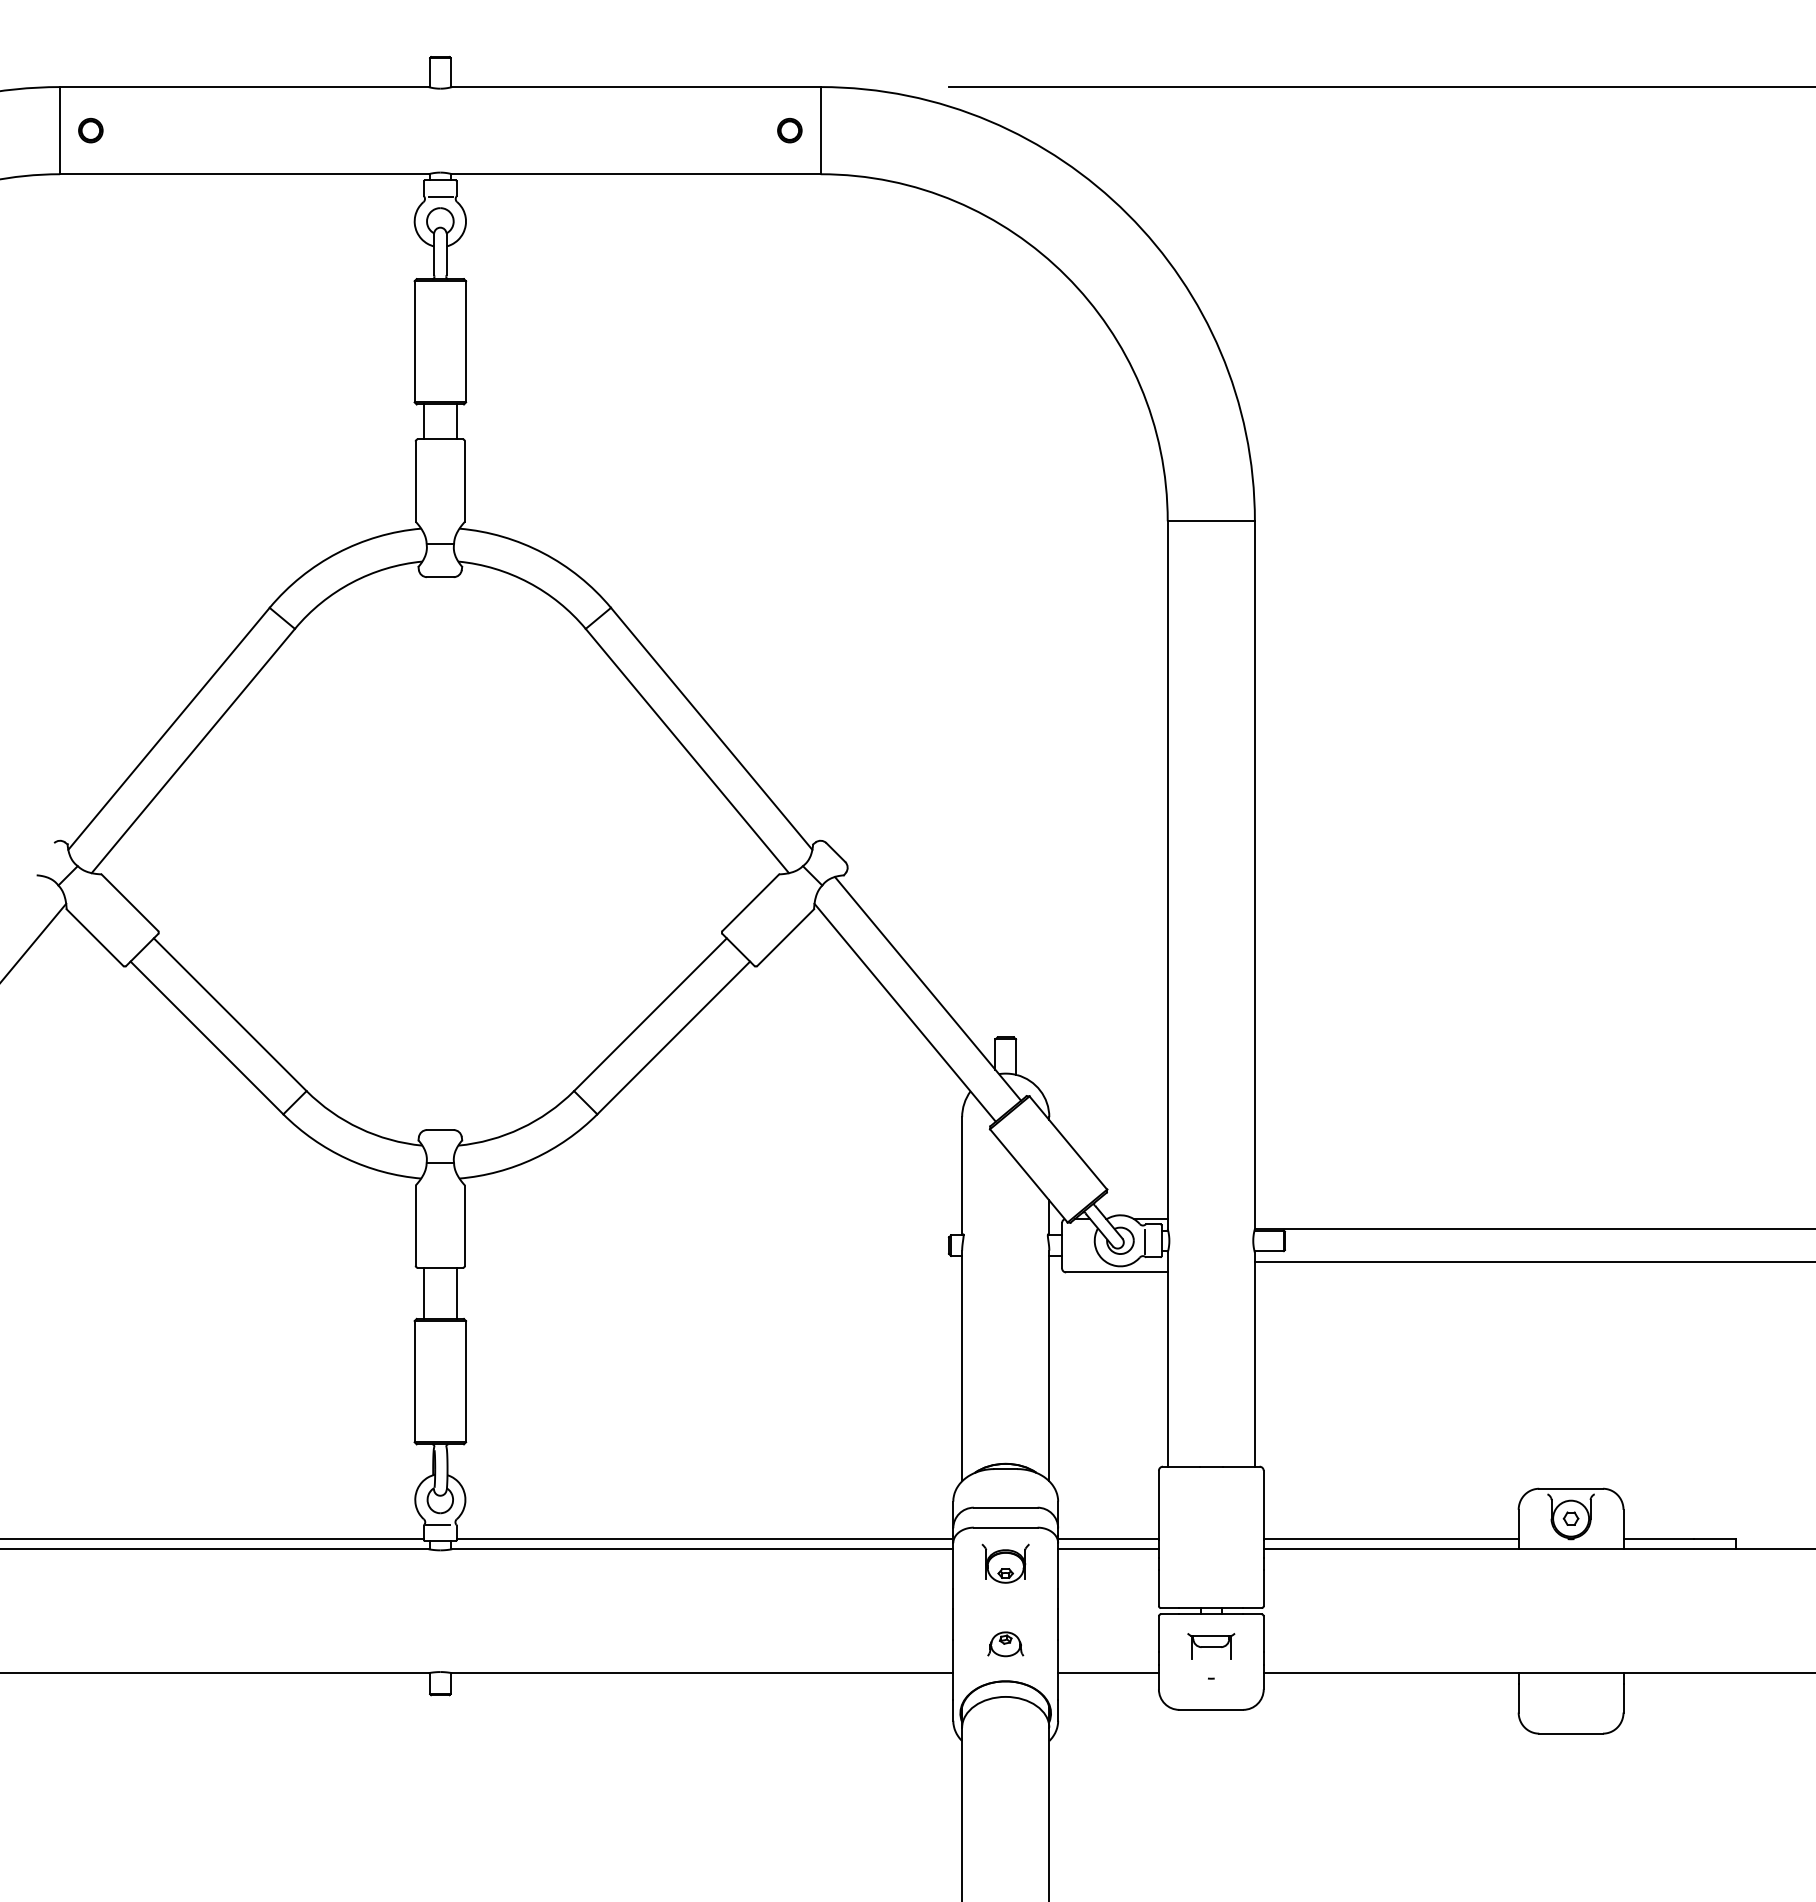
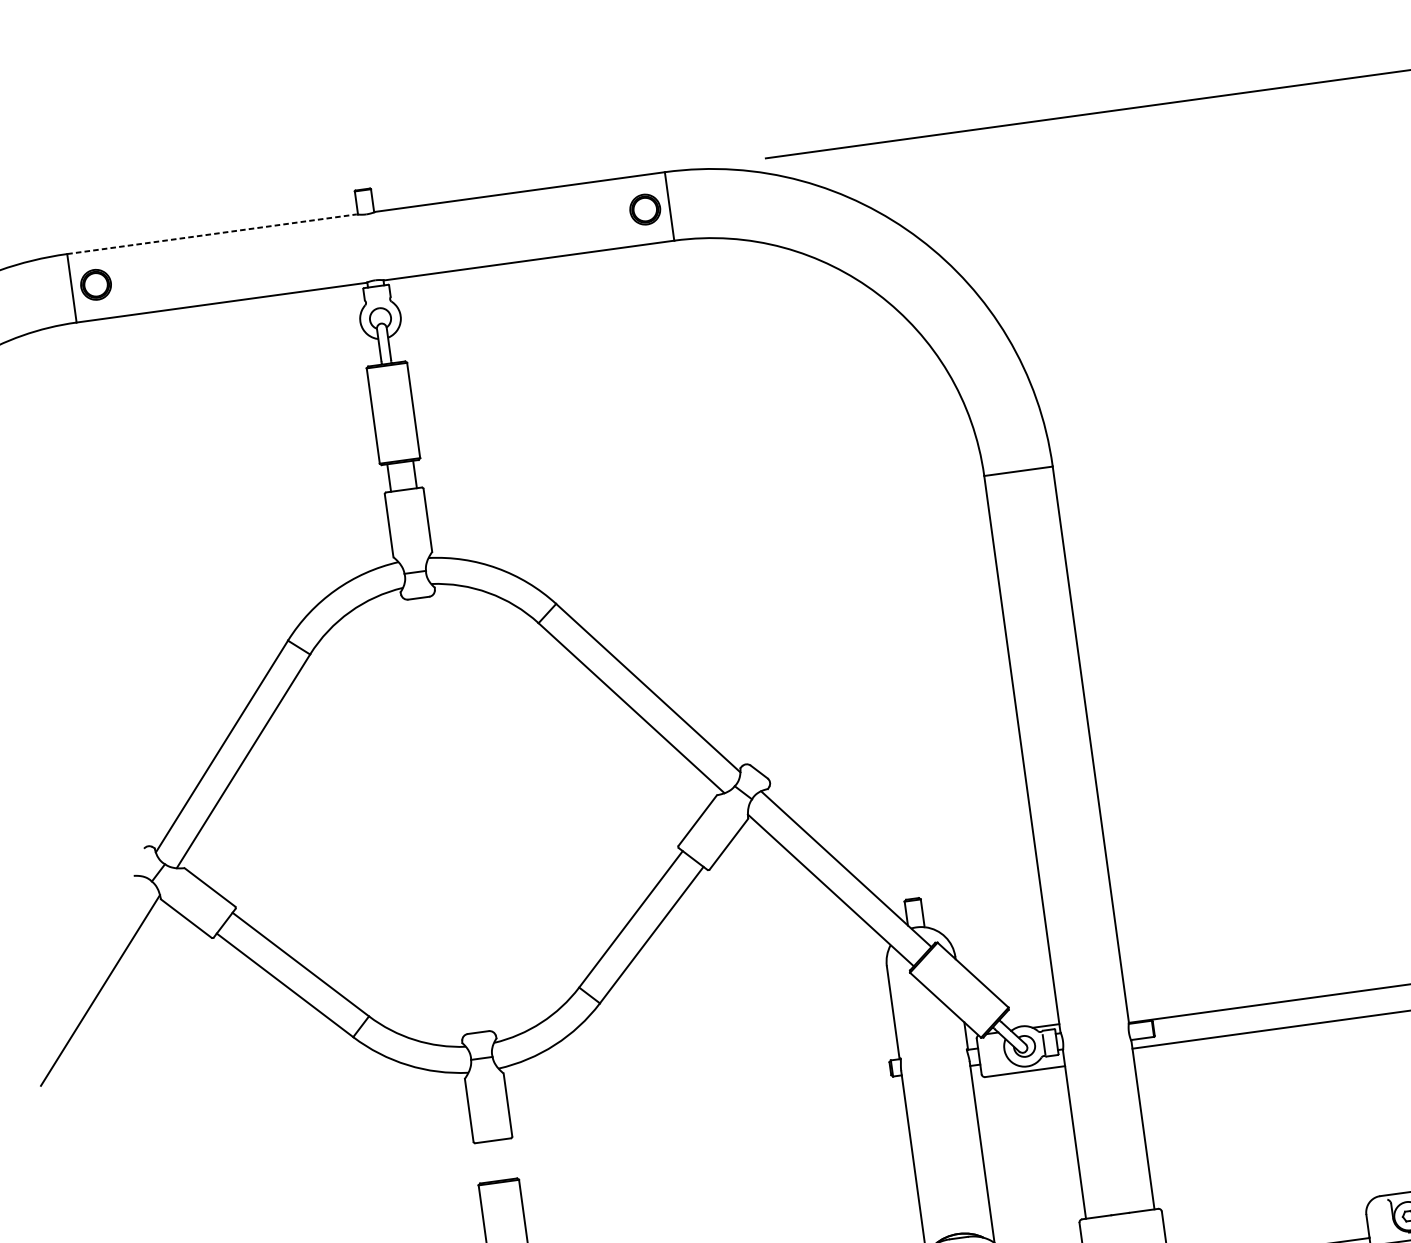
line: (244, 87) -> (212, 234), solid -> dashed
part: (90, 130) -> (95, 284), size x1.6
part: (789, 130) -> (645, 209), size x1.6
line: (440, 196) -> (377, 299), removed
line: (423, 1292) -> (482, 1162), removed
line: (456, 1292) -> (508, 1158), removed

